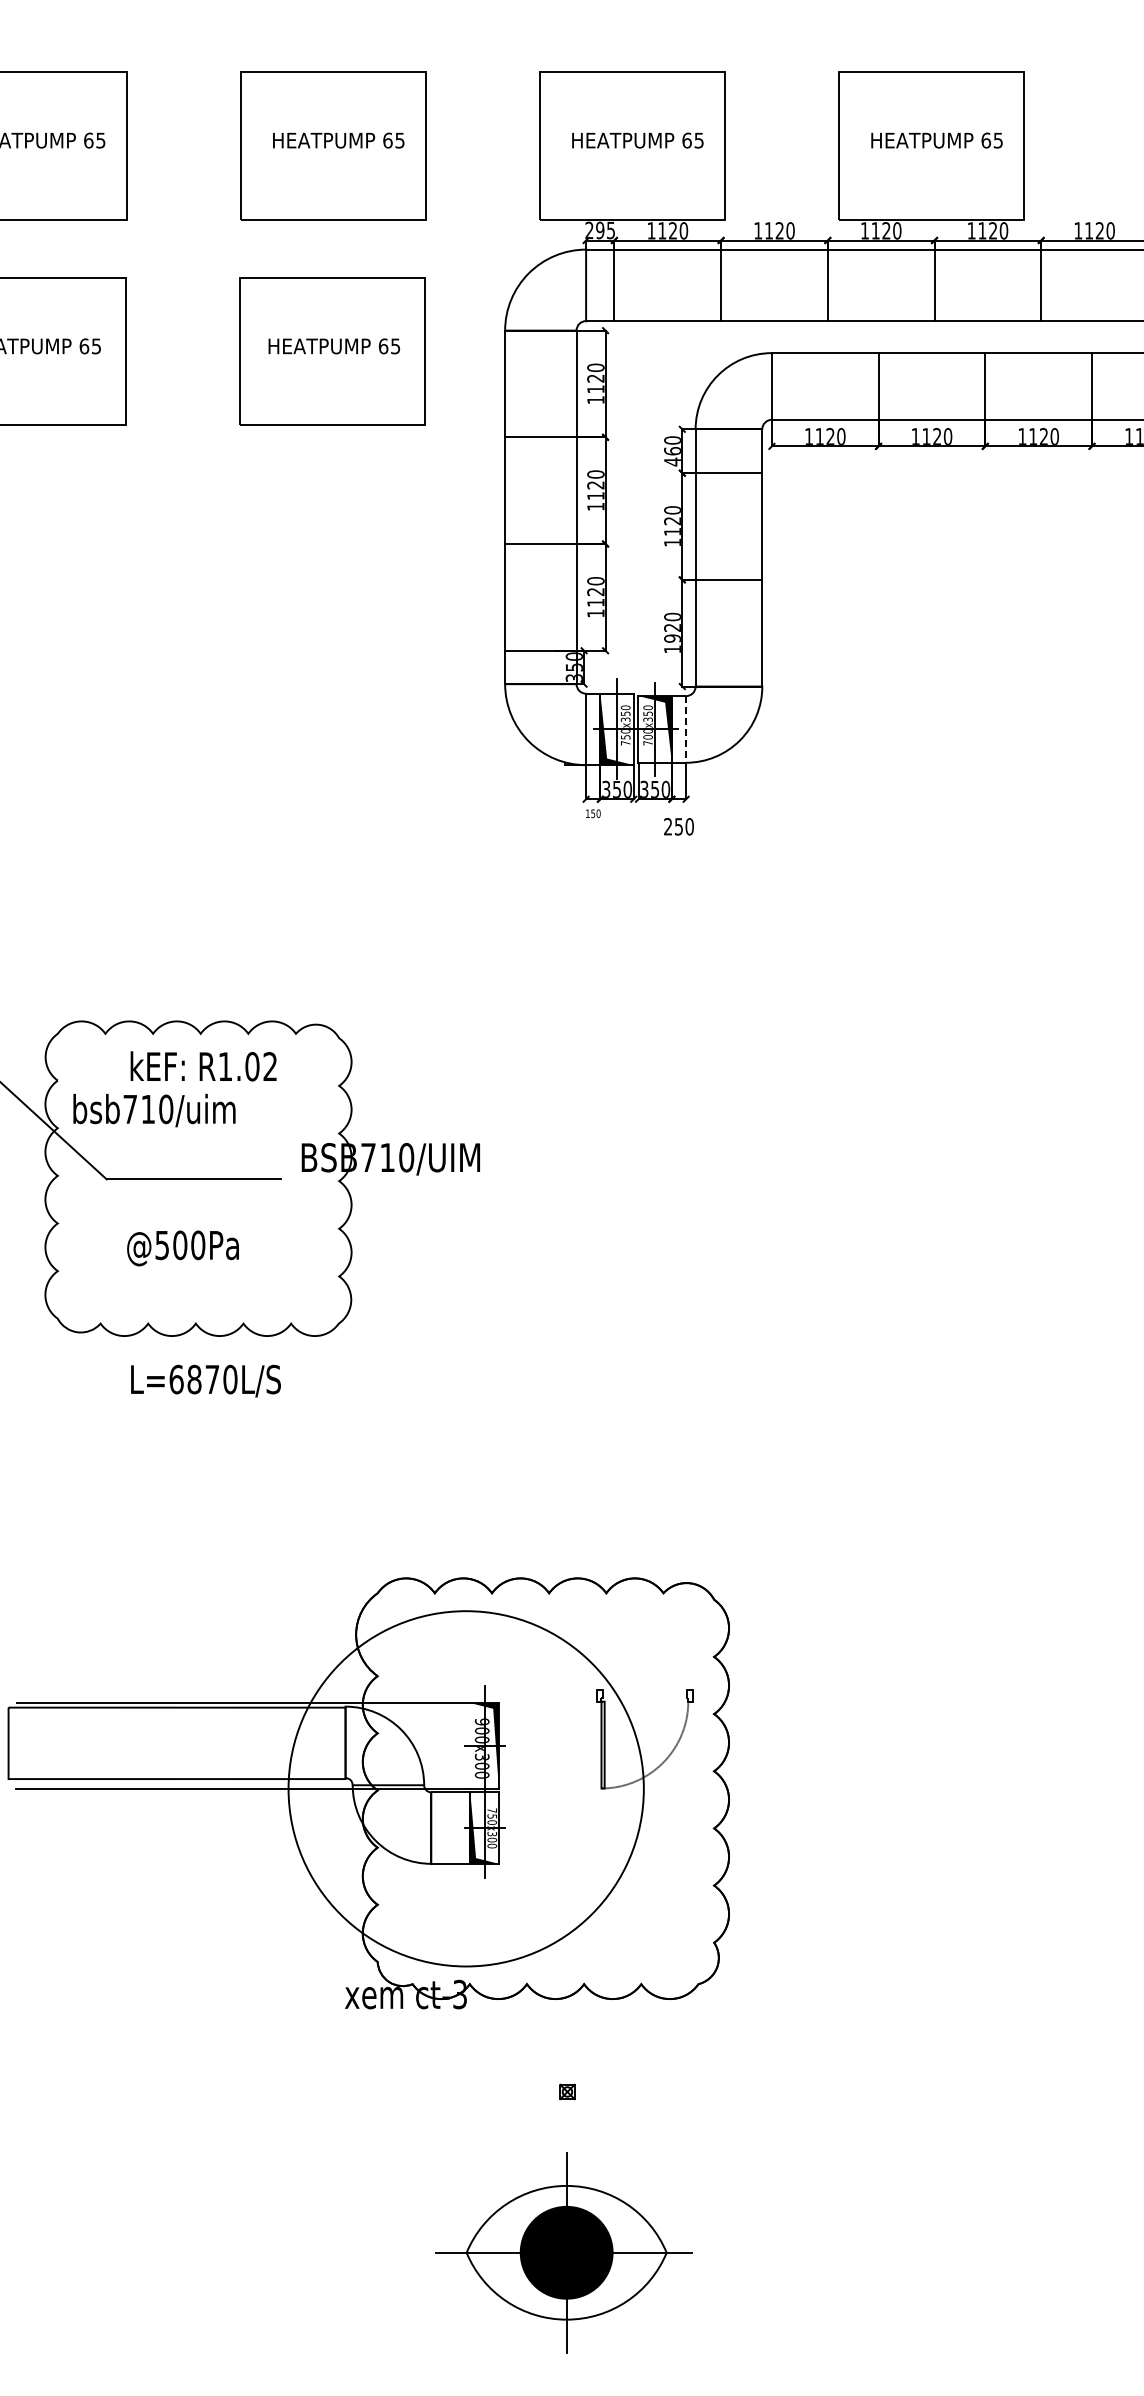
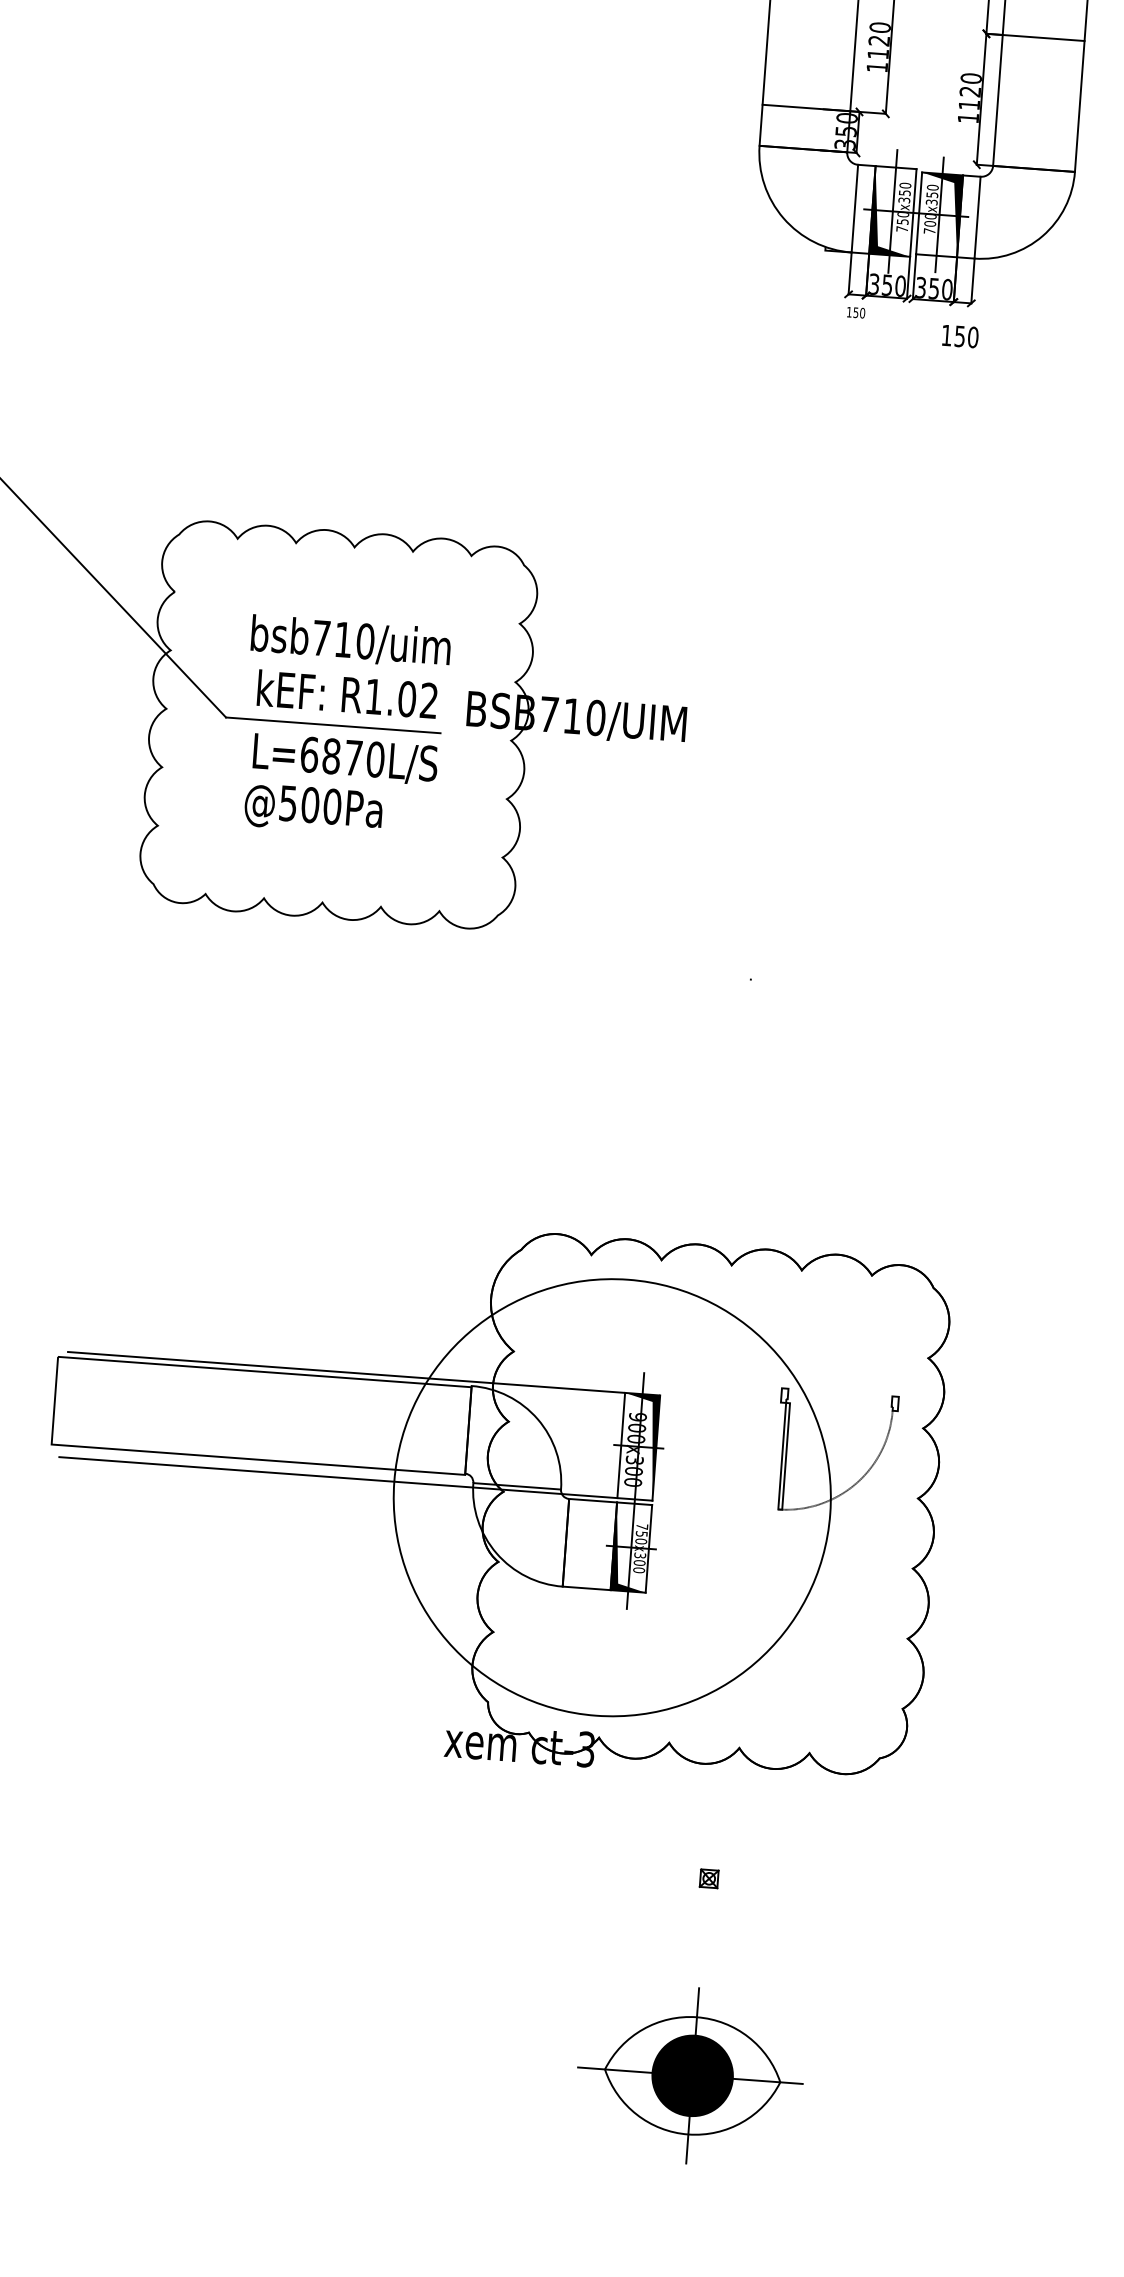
text: (672, 638) -> (969, 104), 1920 -> 1120
line: (686, 729) -> (978, 217), dashed -> solid
text: (667, 826) -> (945, 335), 250 -> 150
text: (203, 1066) -> (347, 694), moved
text: (154, 1110) -> (351, 641), moved
text: (205, 1380) -> (344, 758), moved
line: (470, 1745) -> (621, 1444), added
part: (563, 2252) -> (689, 2075), size x0.71

